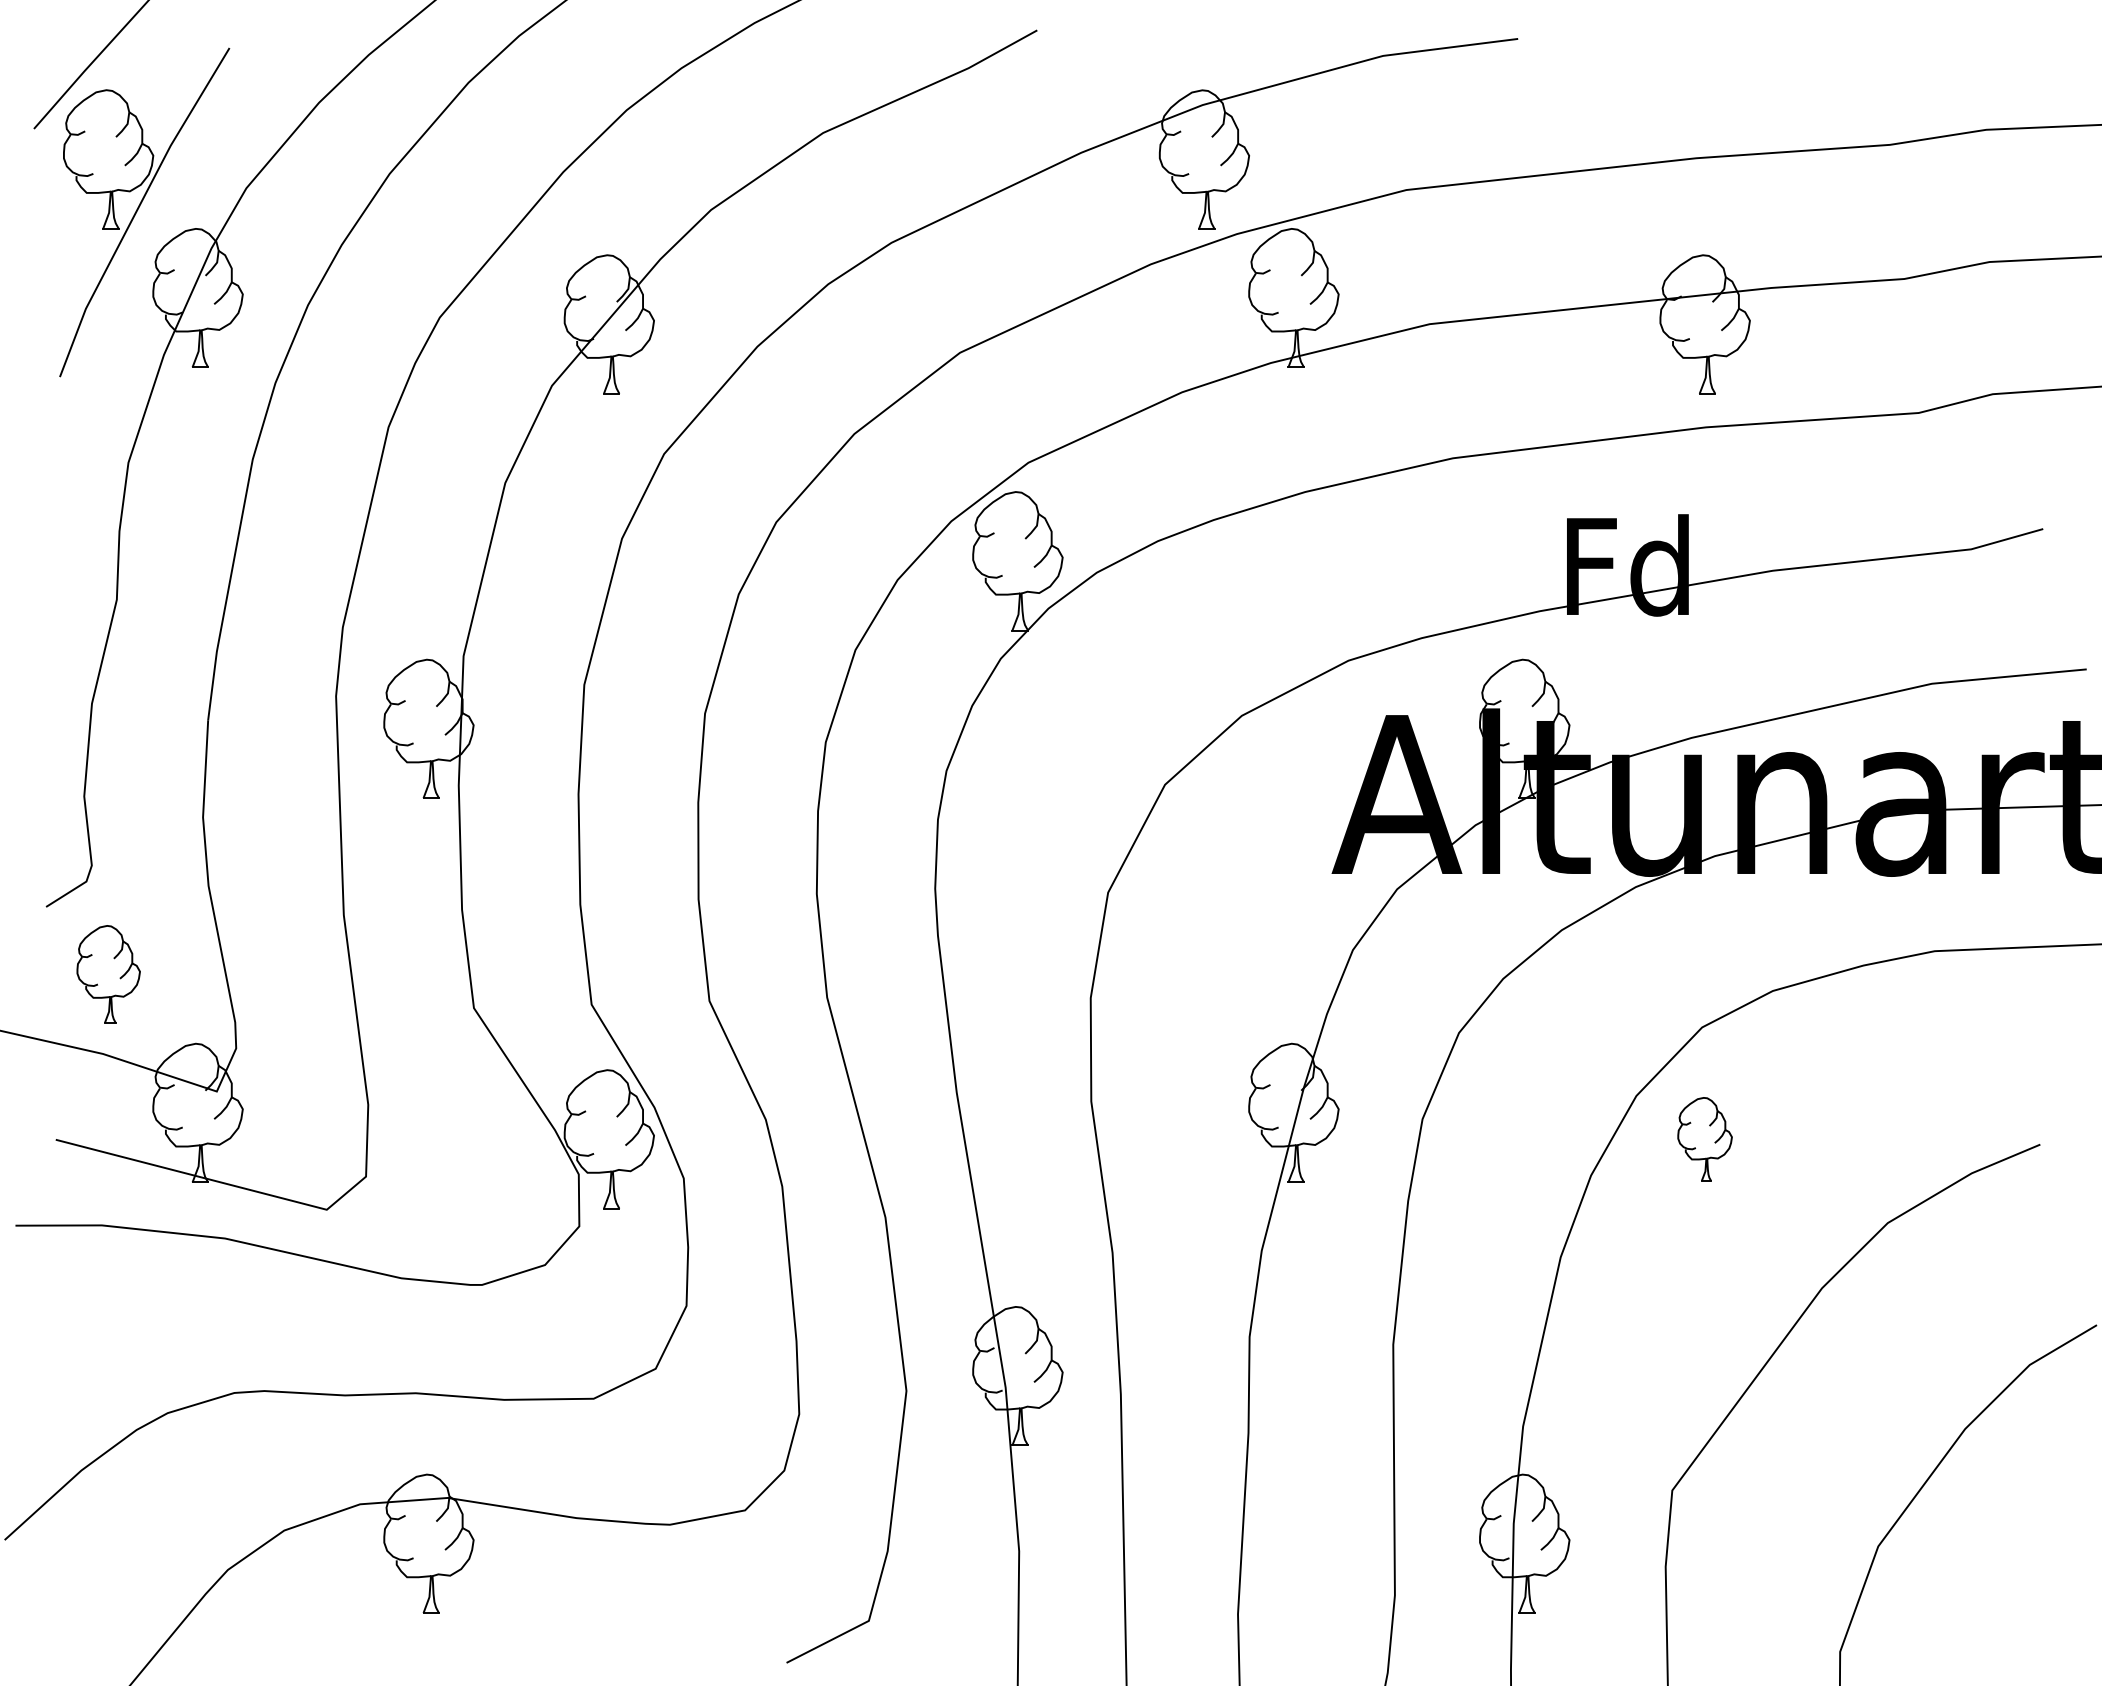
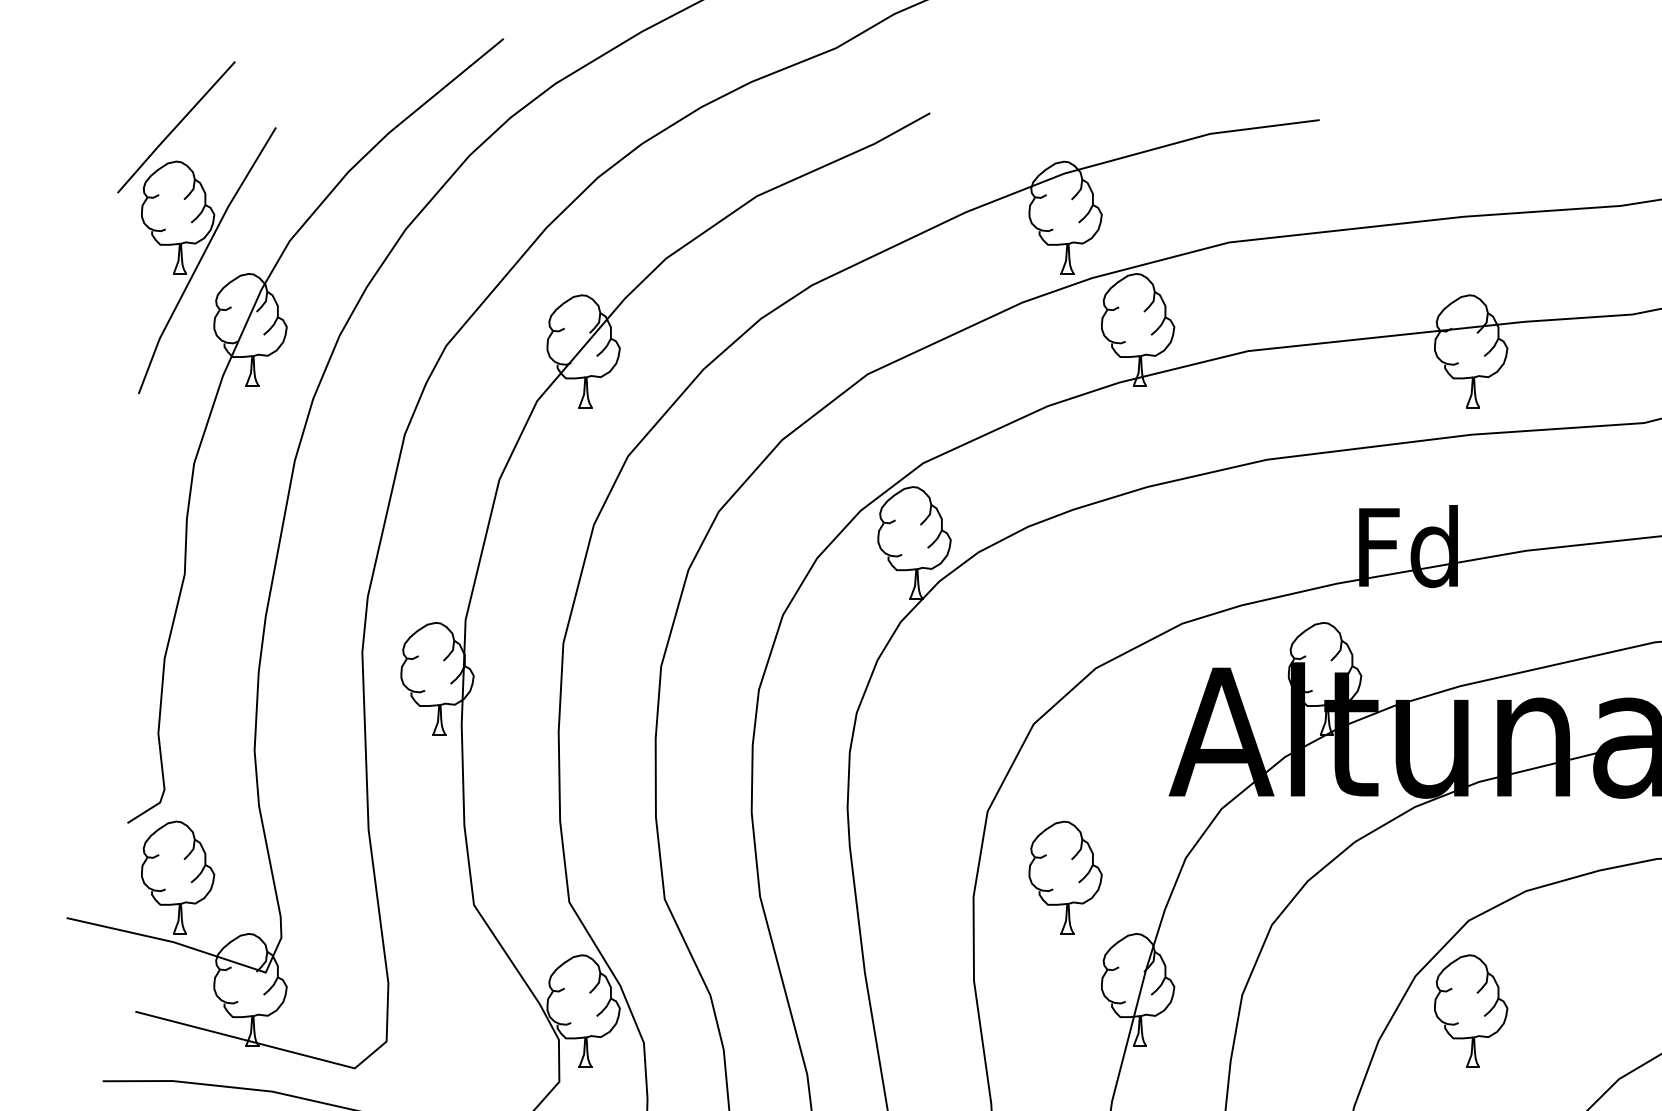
part: (108, 974) -> (178, 877), size x1.43
part: (1204, 974) -> (1065, 877), added
part: (1704, 1139) -> (1470, 1011), size x1.67

